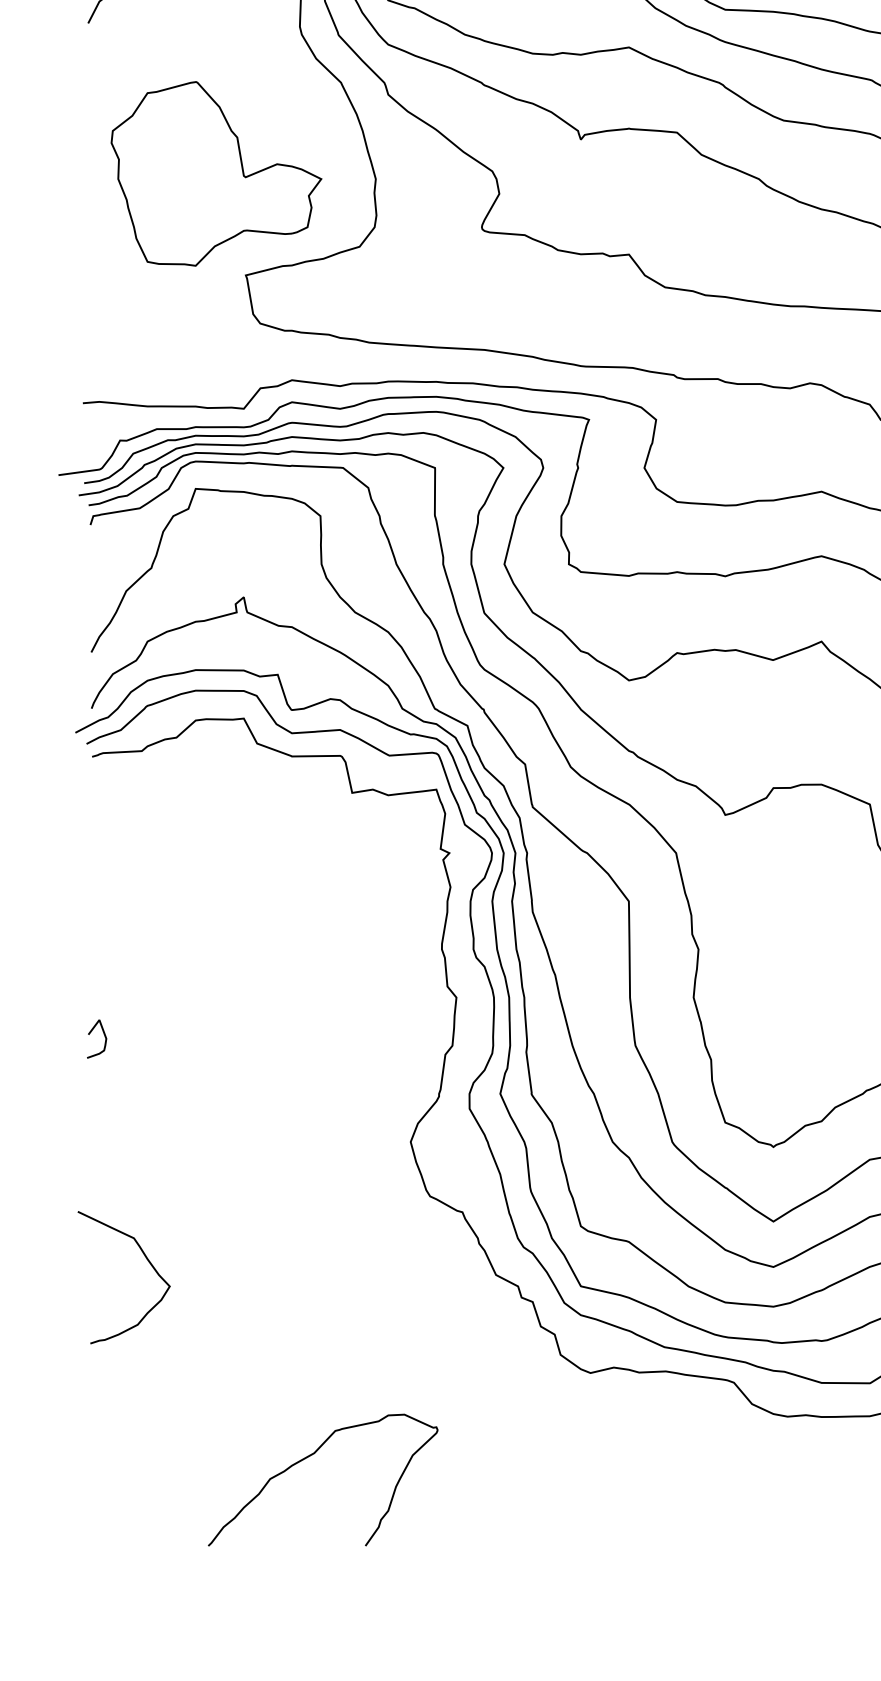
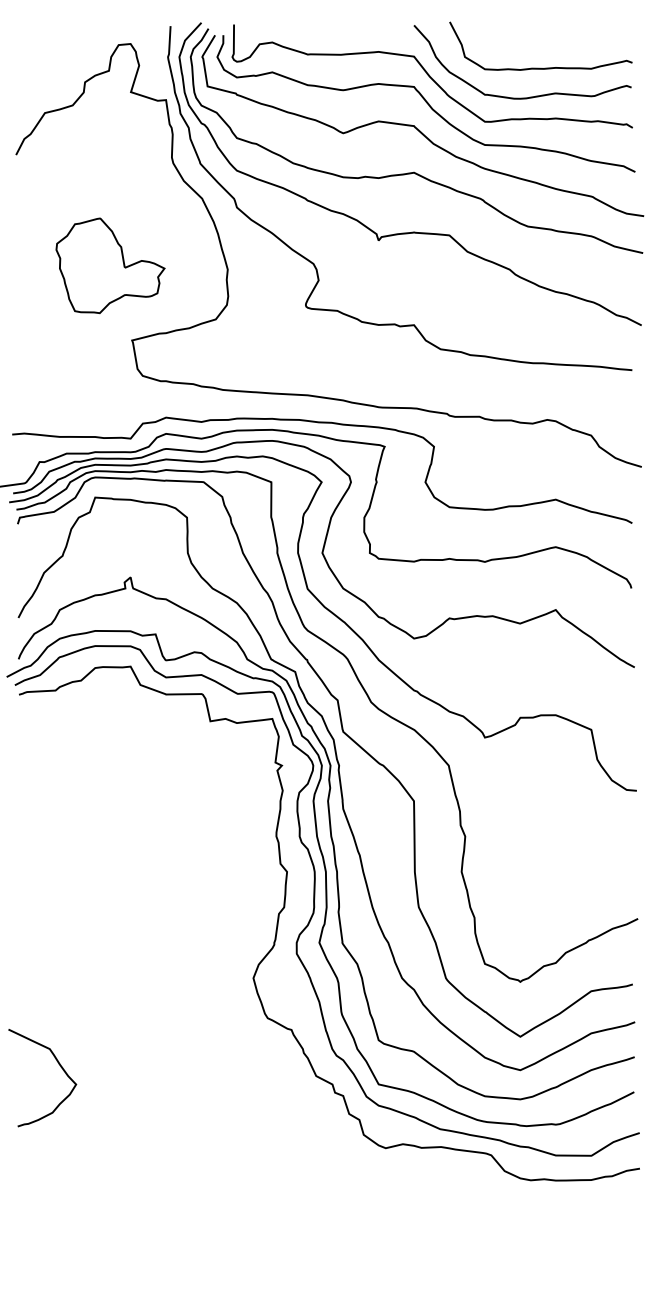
part: (216, 173) -> (110, 265), size x0.7
curve: (103, 1036) -> (27, 900), removed
curve: (307, 1459) -> (177, 1211), removed

